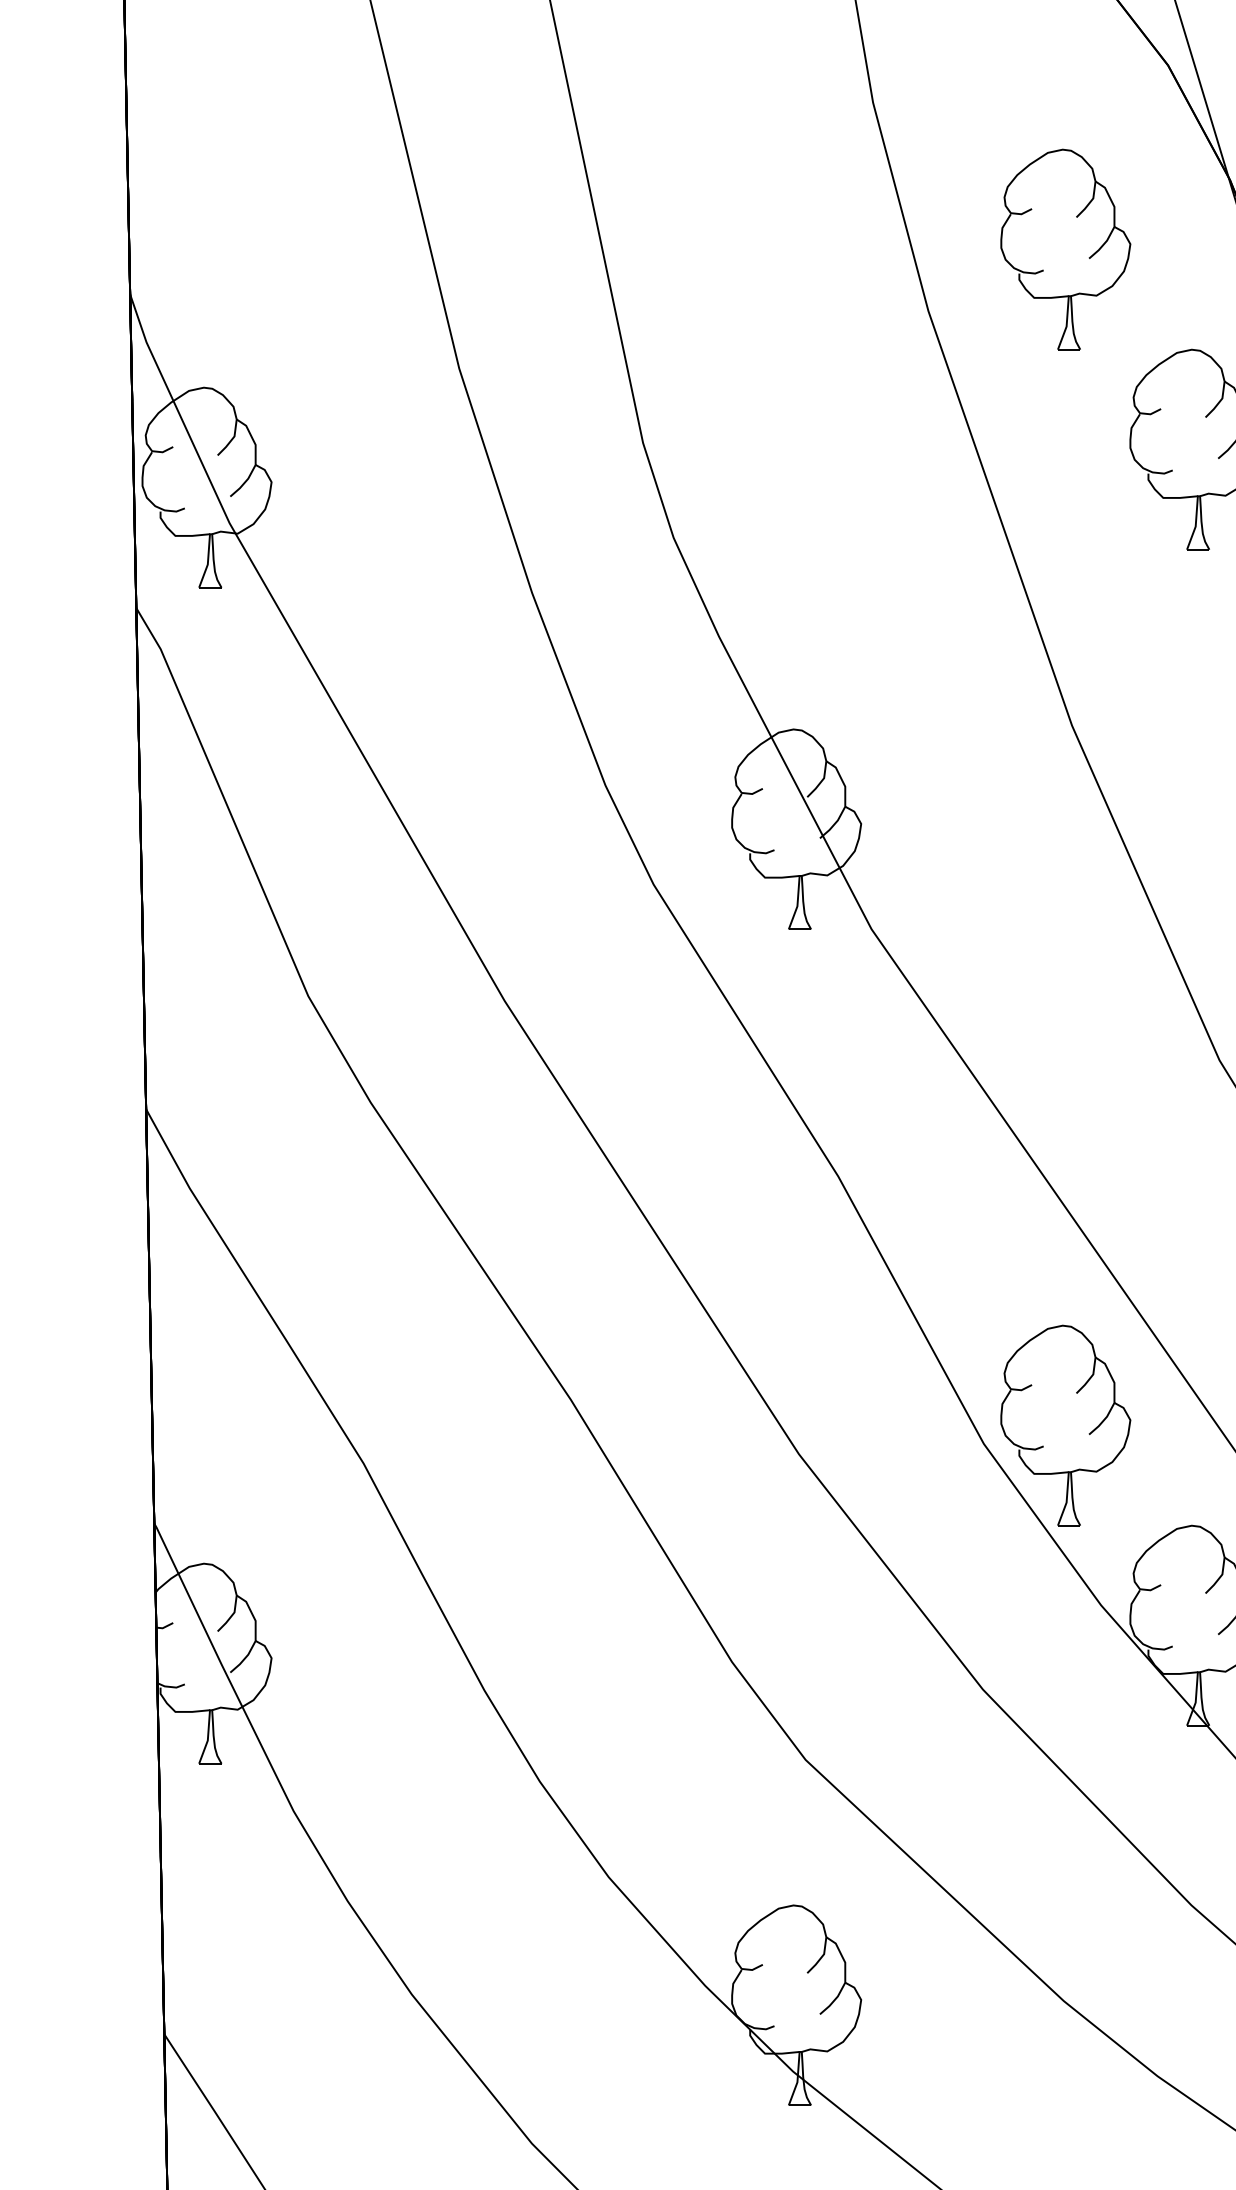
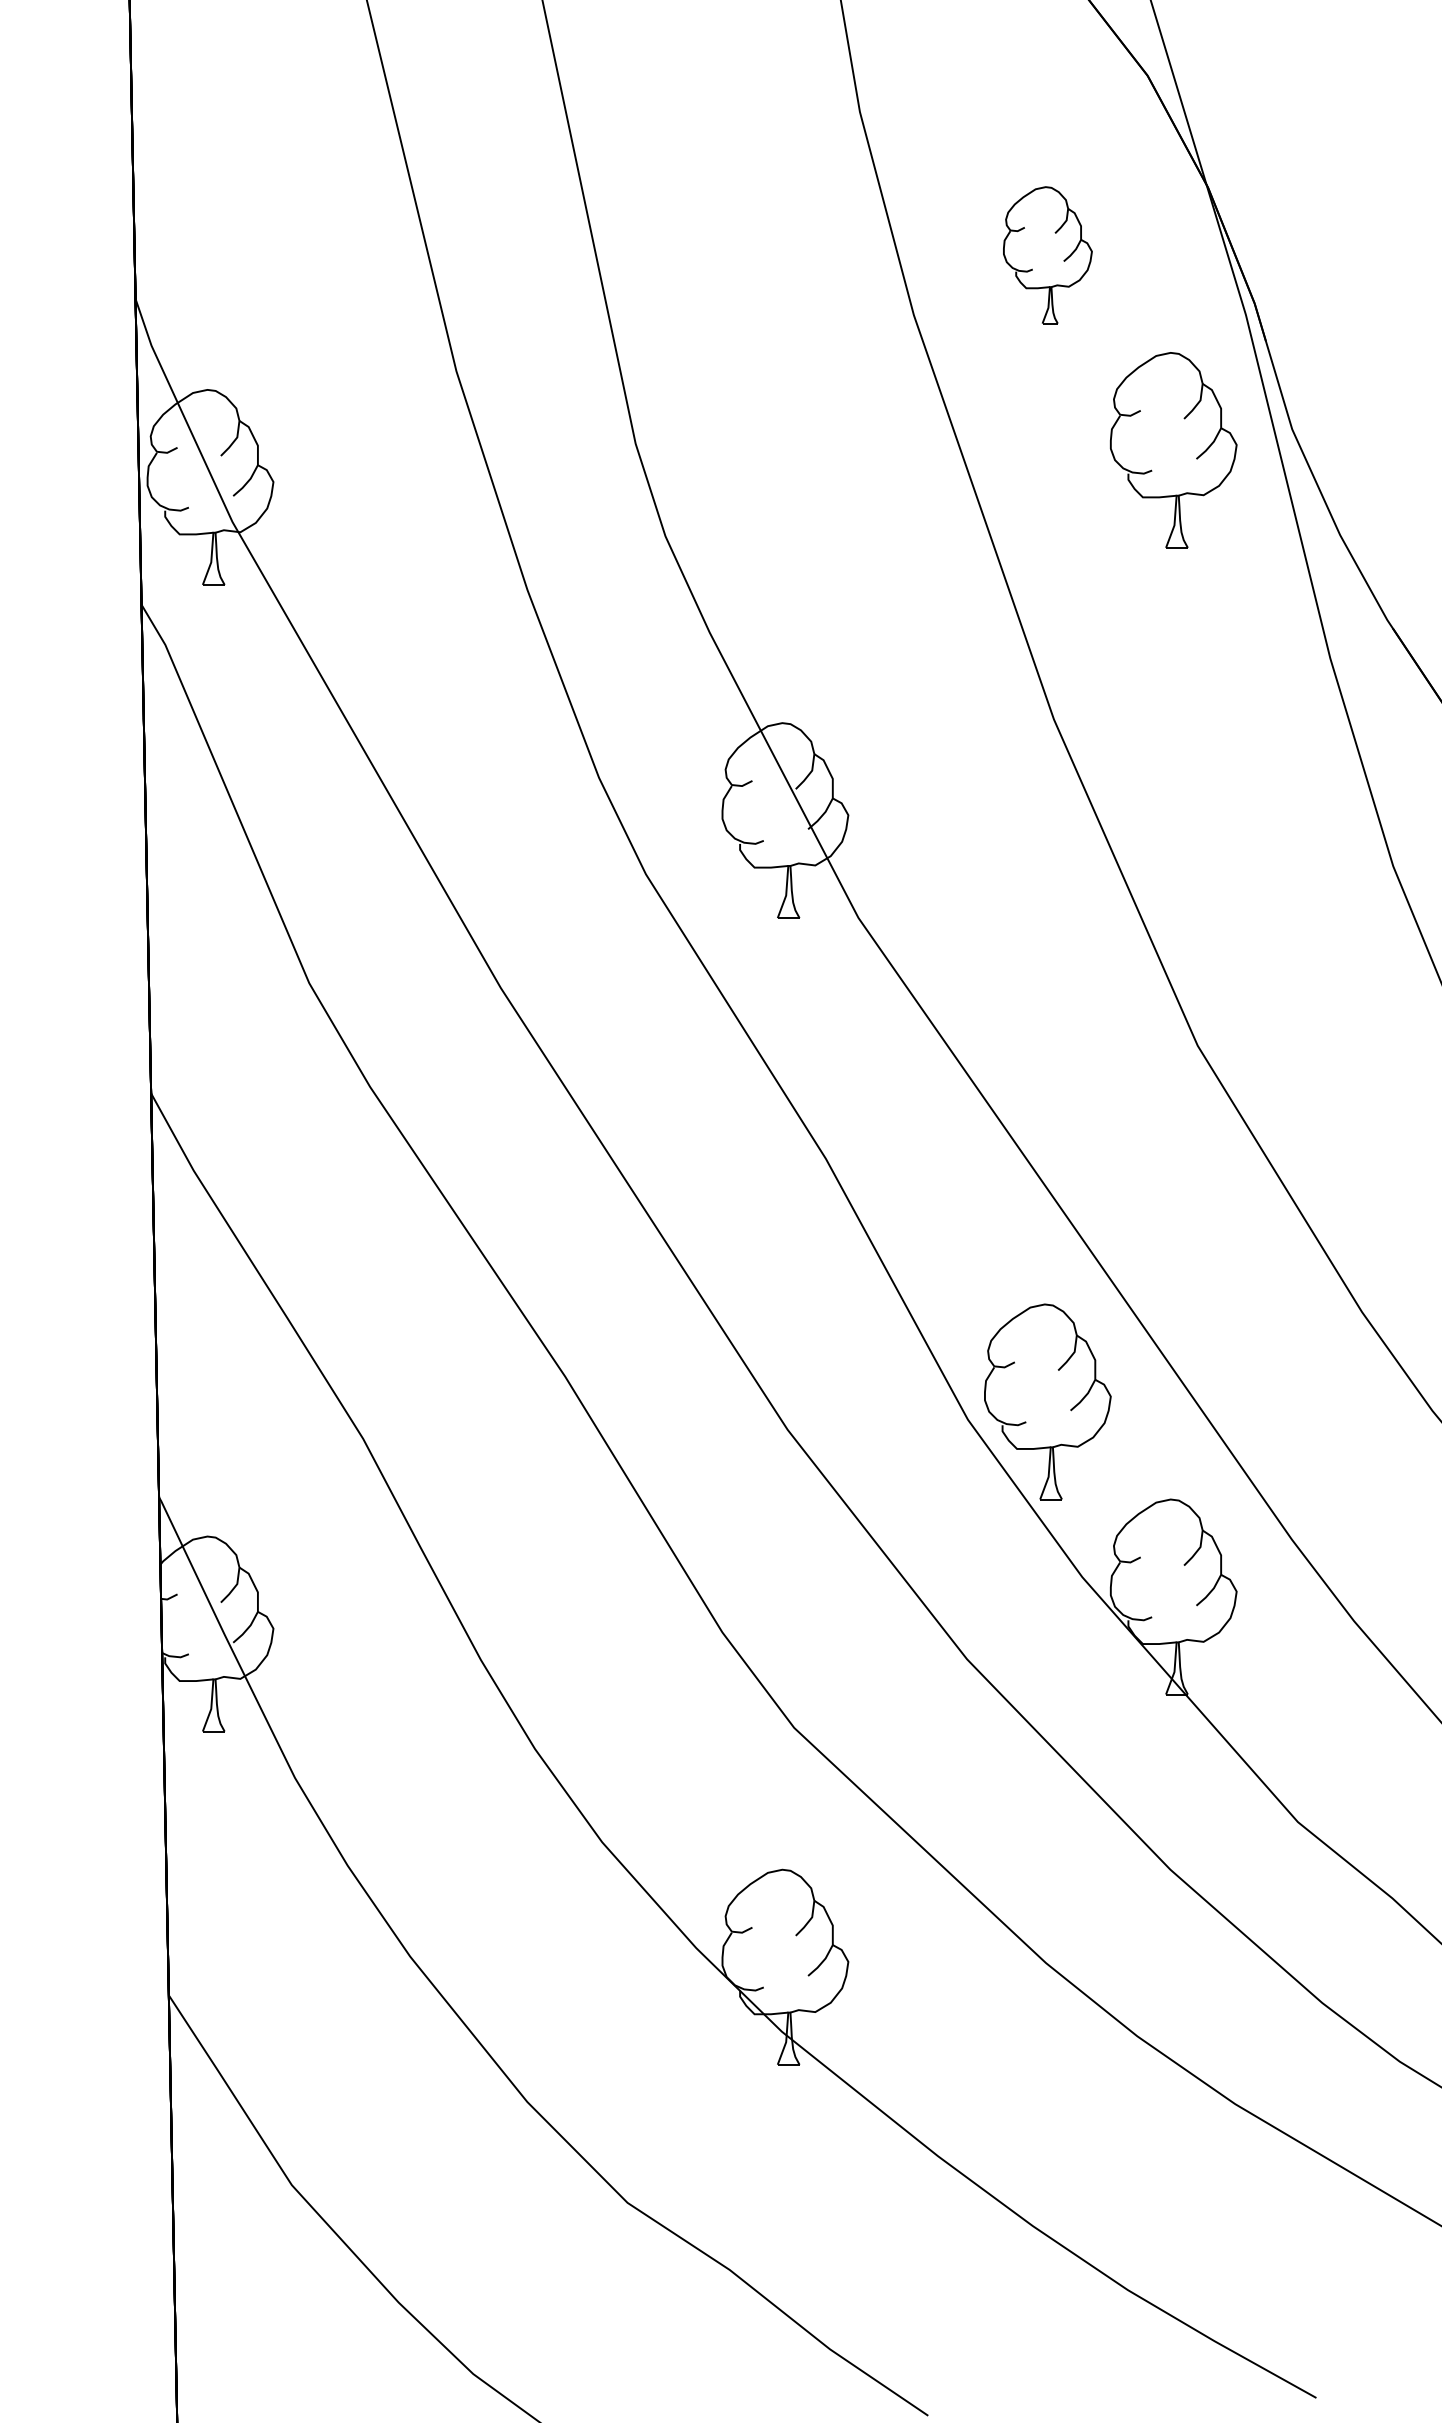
part: (1065, 249) -> (1047, 255), size x0.7

